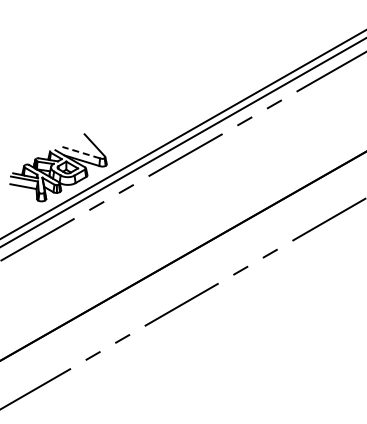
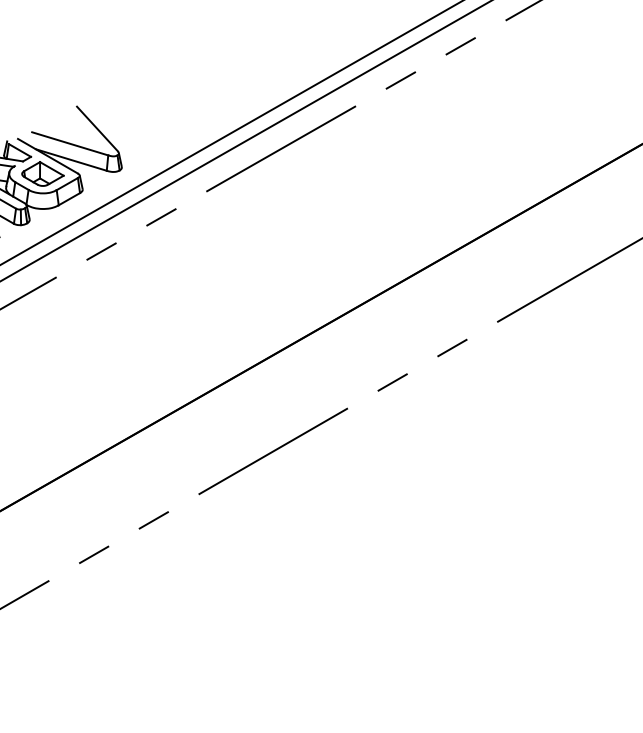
line: (81, 152) -> (70, 143), dashed -> solid

